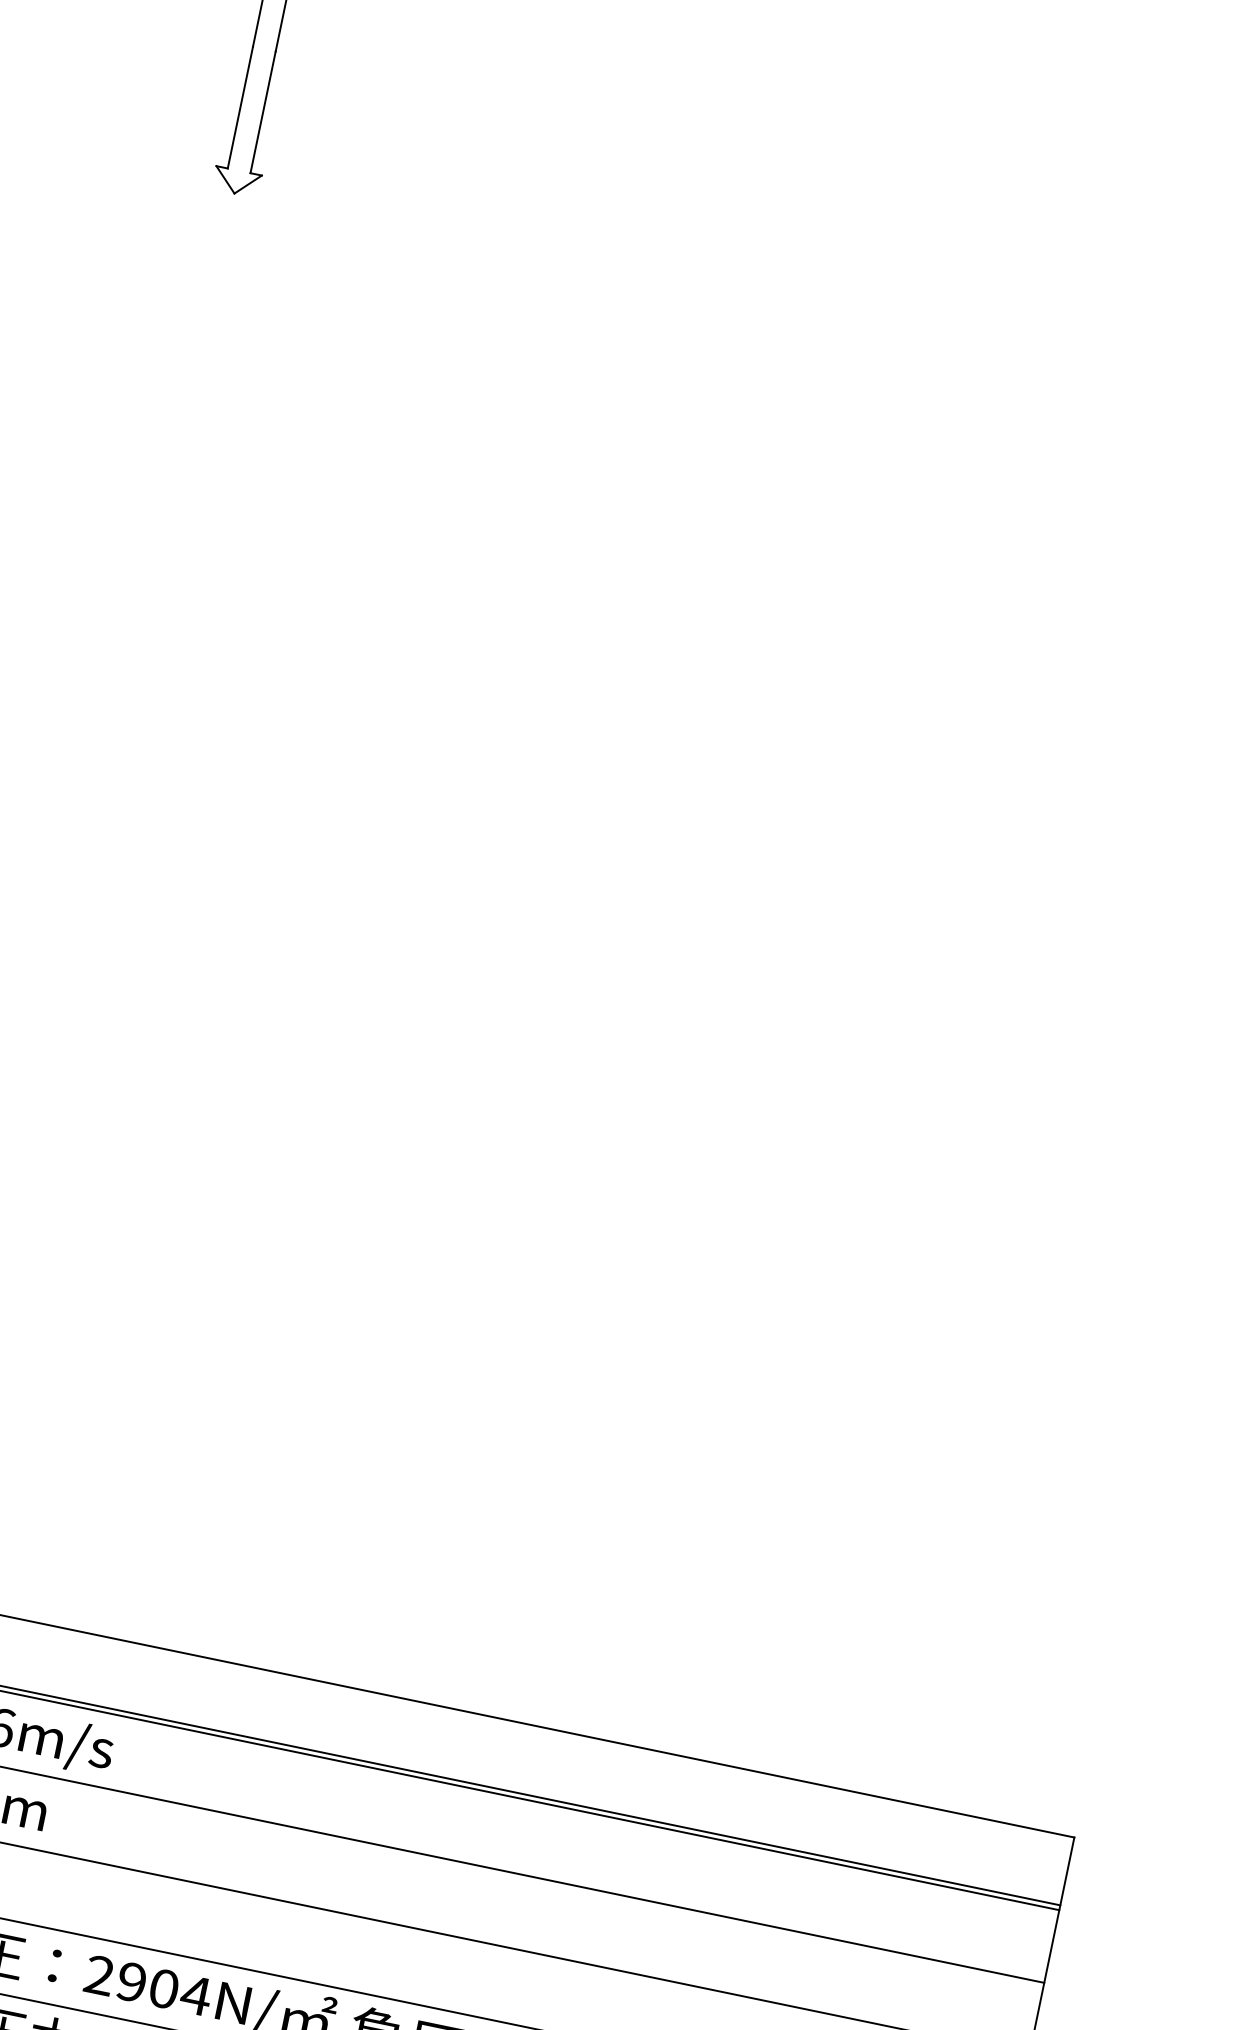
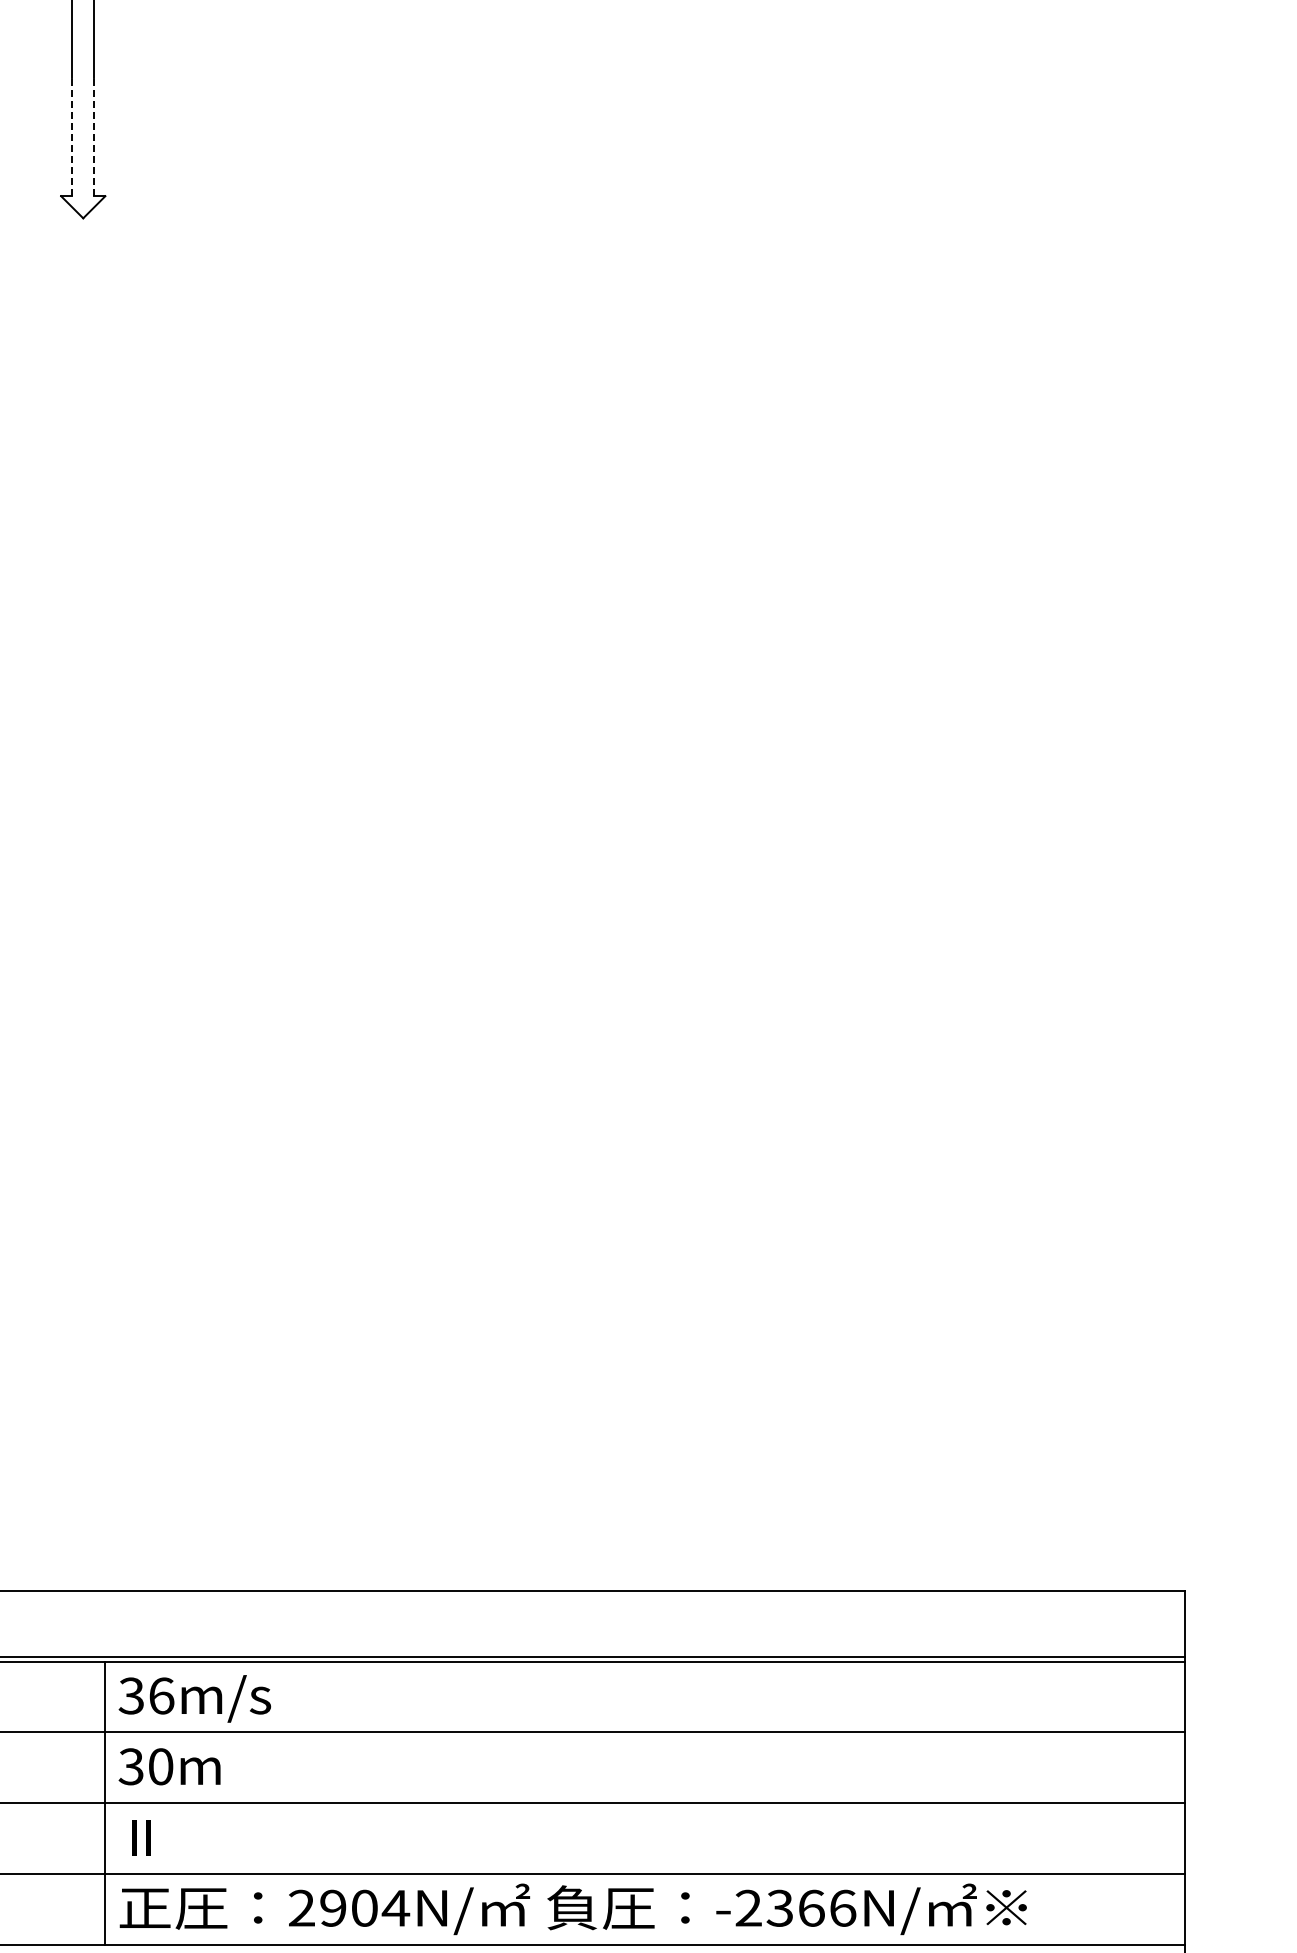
line: (240, 107) -> (72, 136), solid -> dashed
line: (263, 111) -> (94, 136), solid -> dashed

